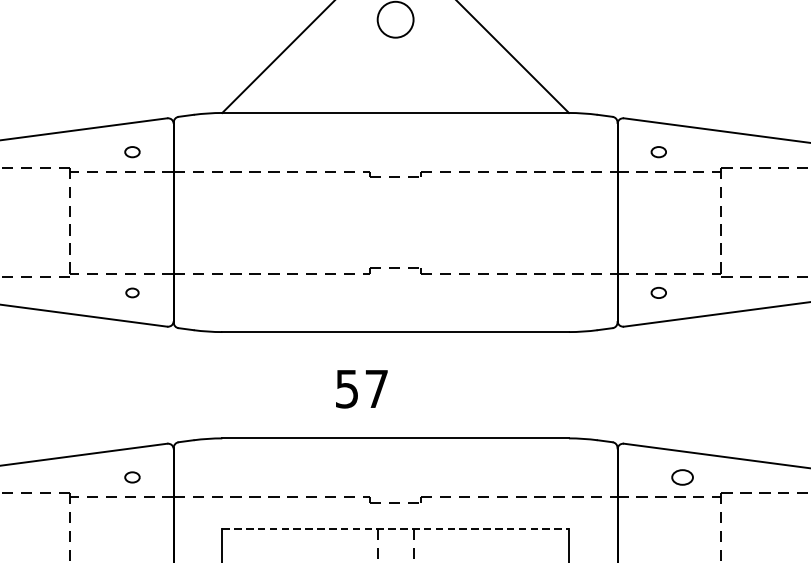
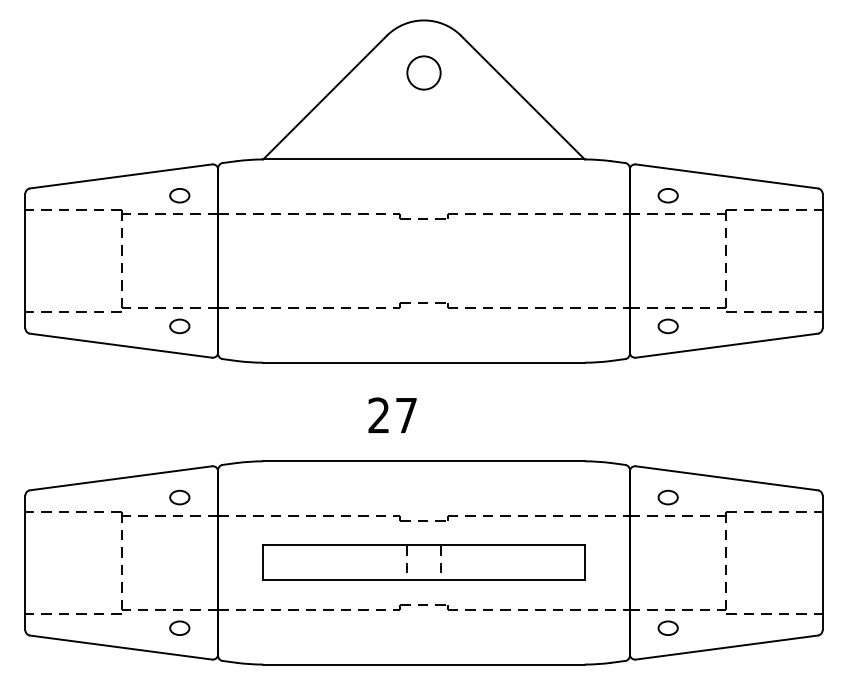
part: (132, 151) -> (179, 195), size x1.43
part: (658, 151) -> (667, 195), size x1.43
part: (132, 293) -> (179, 326), size x1.67
part: (658, 293) -> (667, 326), size x1.43
text: (346, 388) -> (378, 415), 57 -> 27
part: (132, 477) -> (179, 497), size x1.43
part: (681, 477) -> (667, 497), moved
line: (396, 529) -> (424, 545), dashed -> solid

